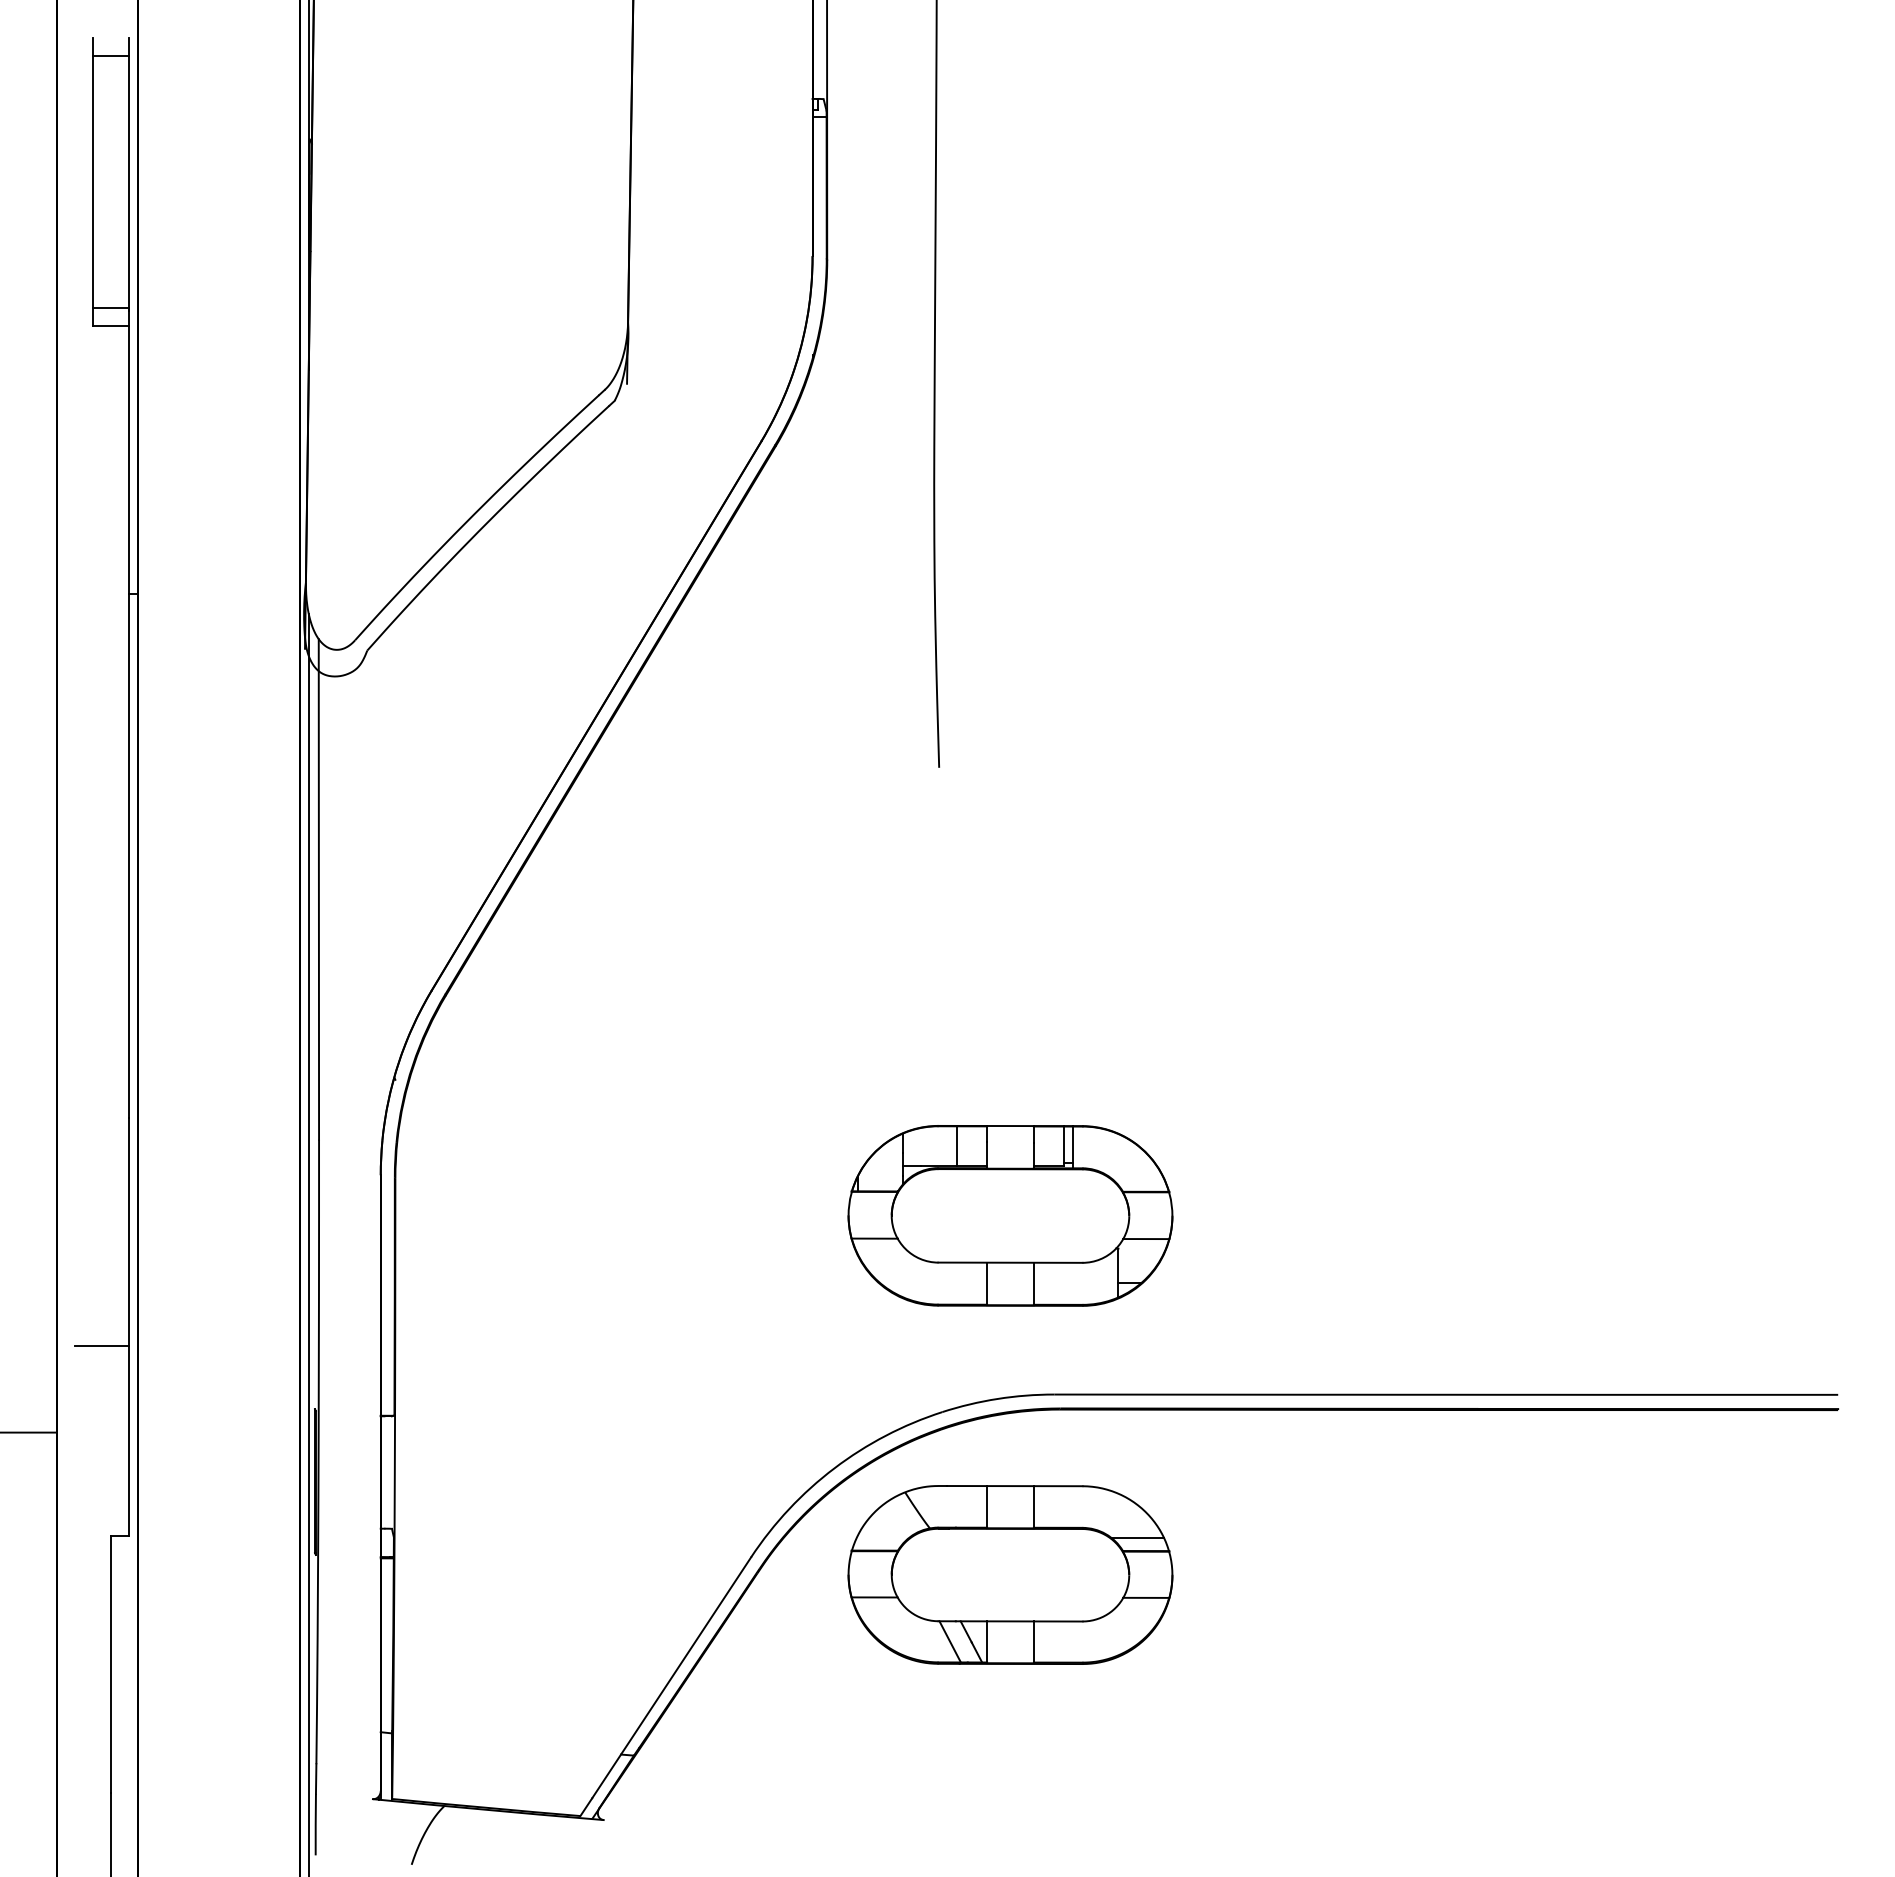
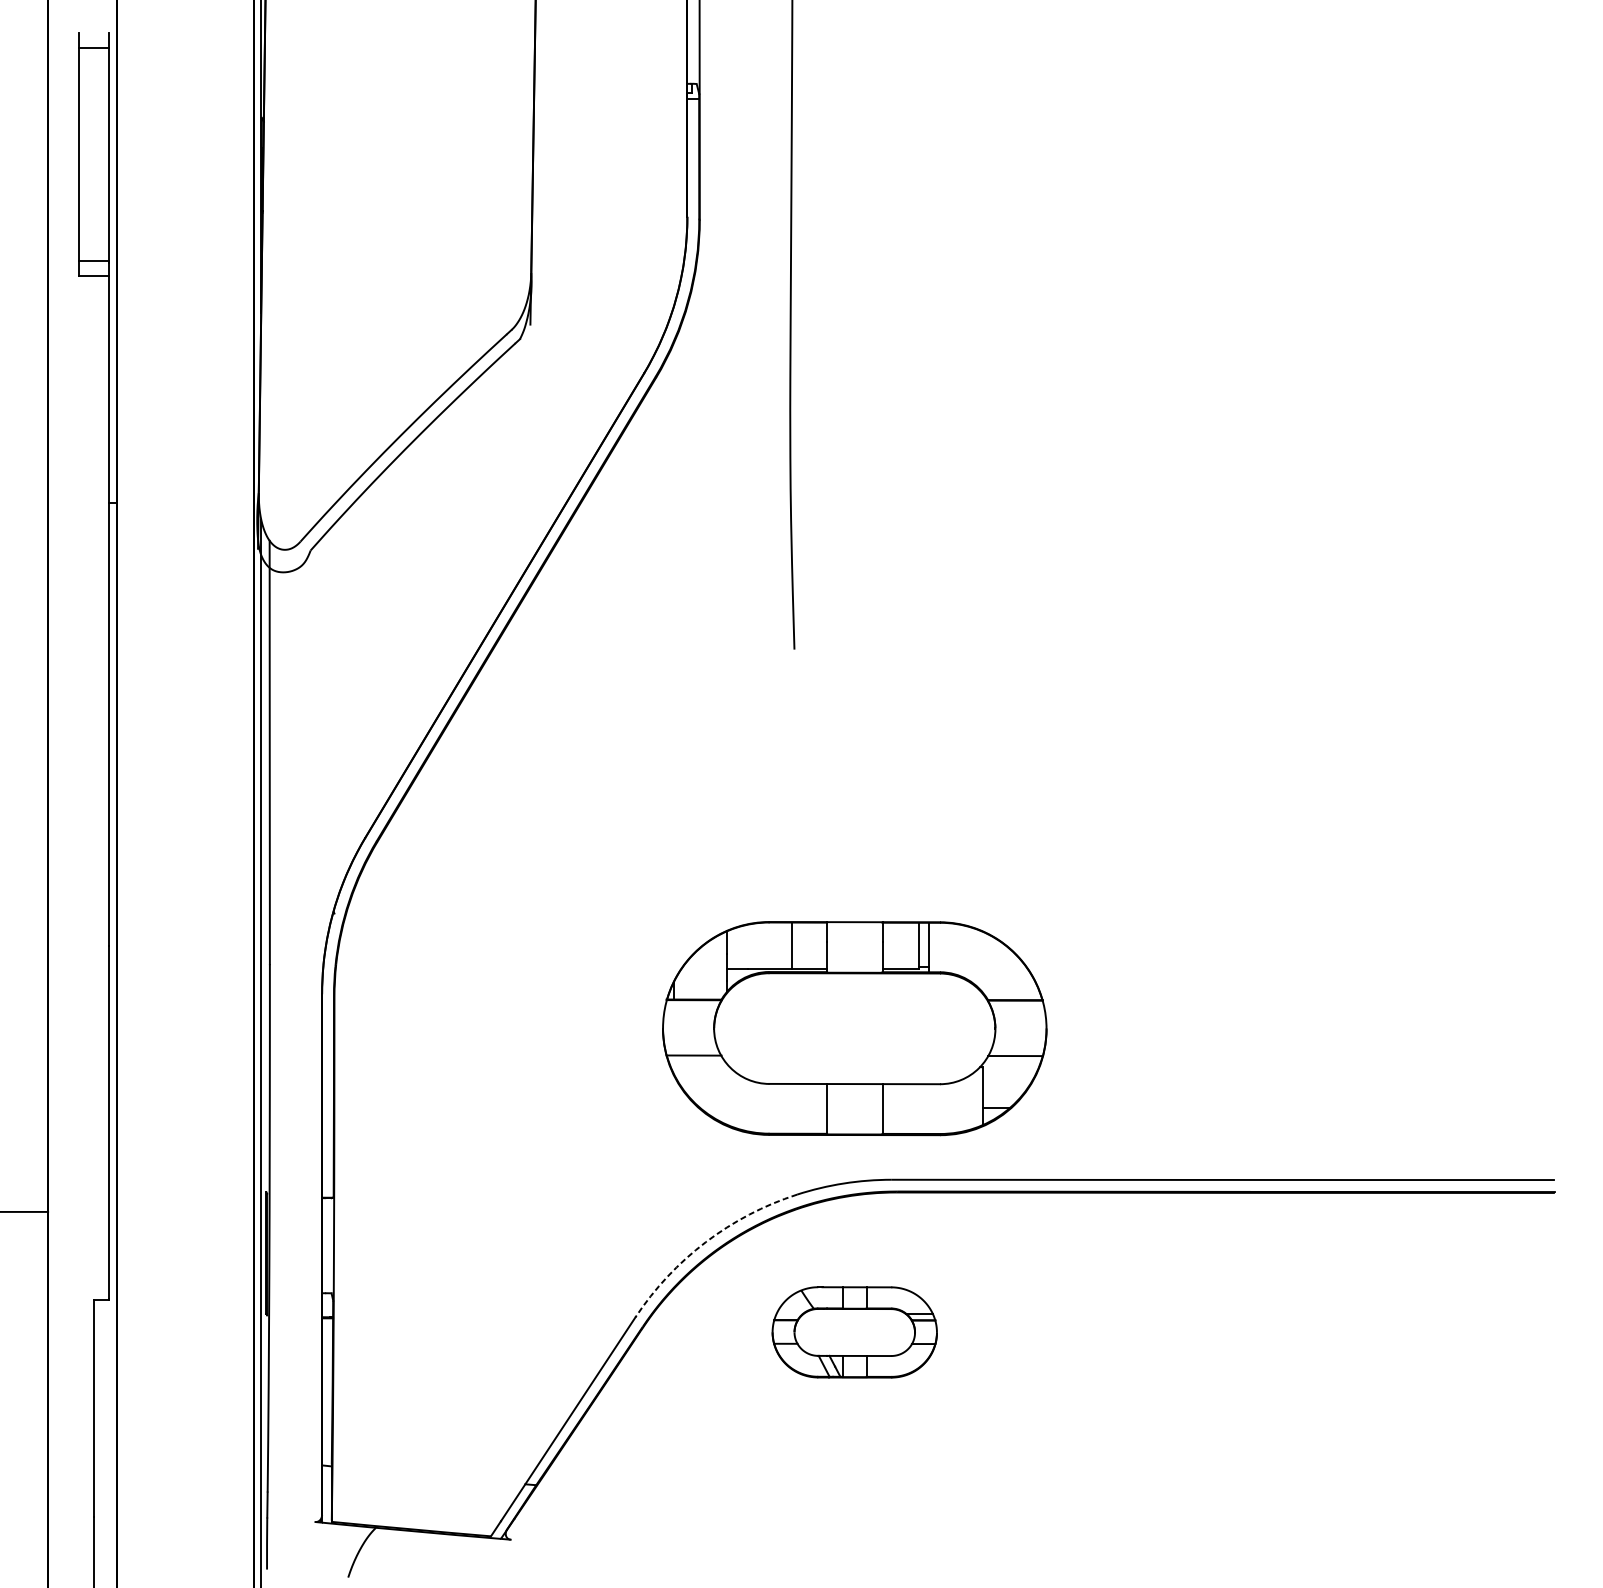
part: (1010, 1215) -> (854, 1028), size x1.4
line: (101, 1345) -> (85, 1138), removed
arc: (834, 1468) -> (705, 1242), solid -> dashed
part: (1010, 1574) -> (854, 1331), size x0.6

